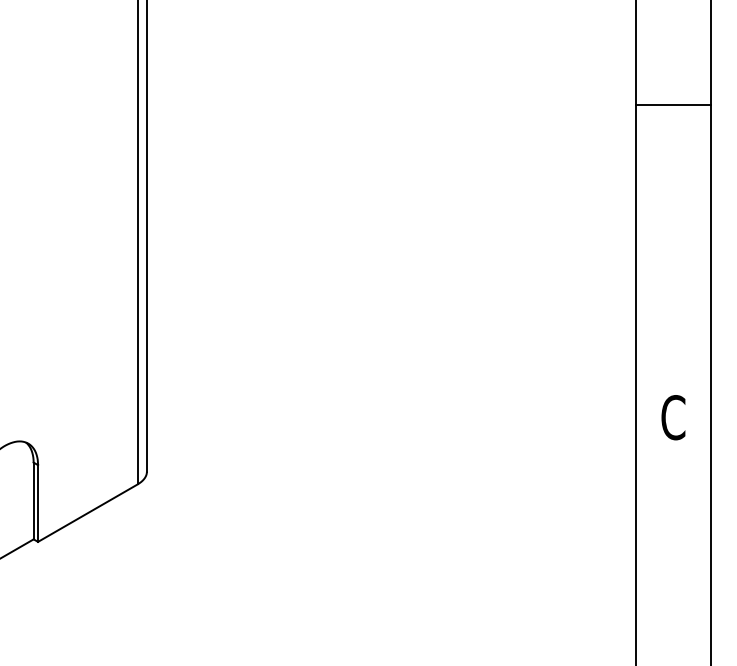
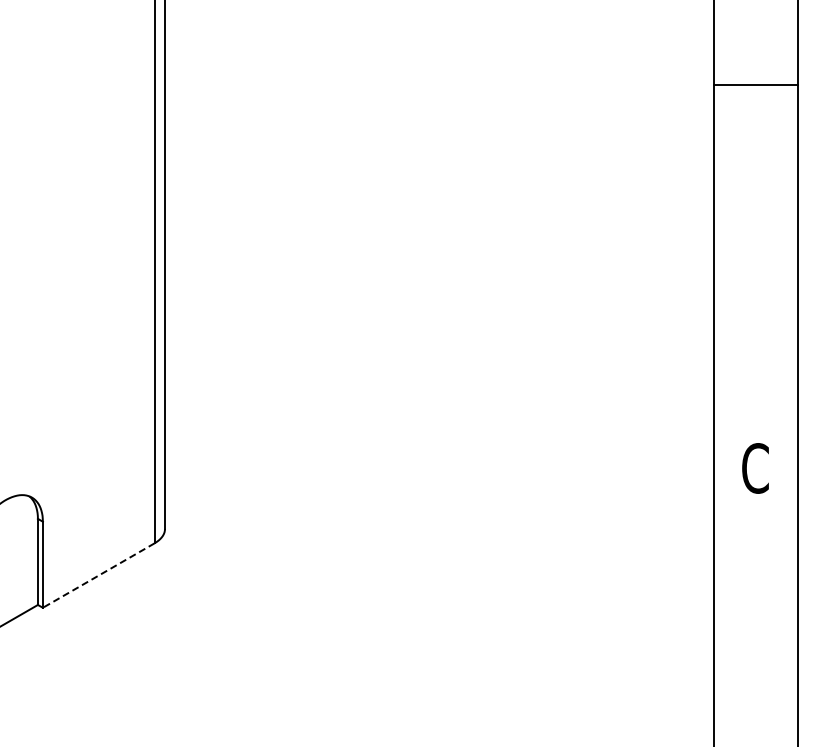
line: (673, 105) -> (755, 85), moved
line: (87, 513) -> (98, 575), solid -> dashed

